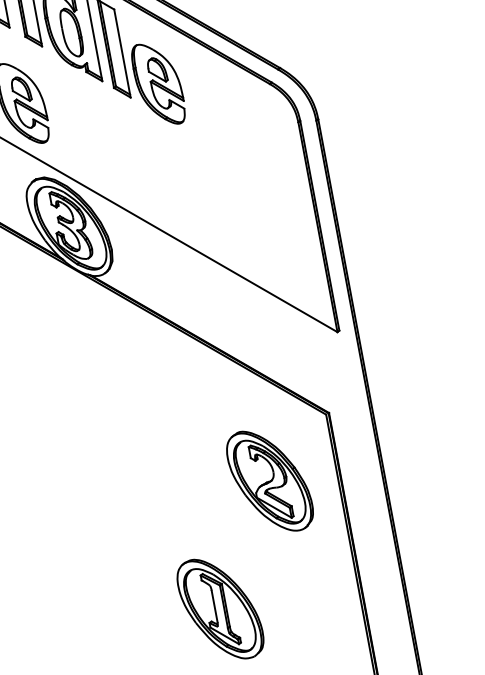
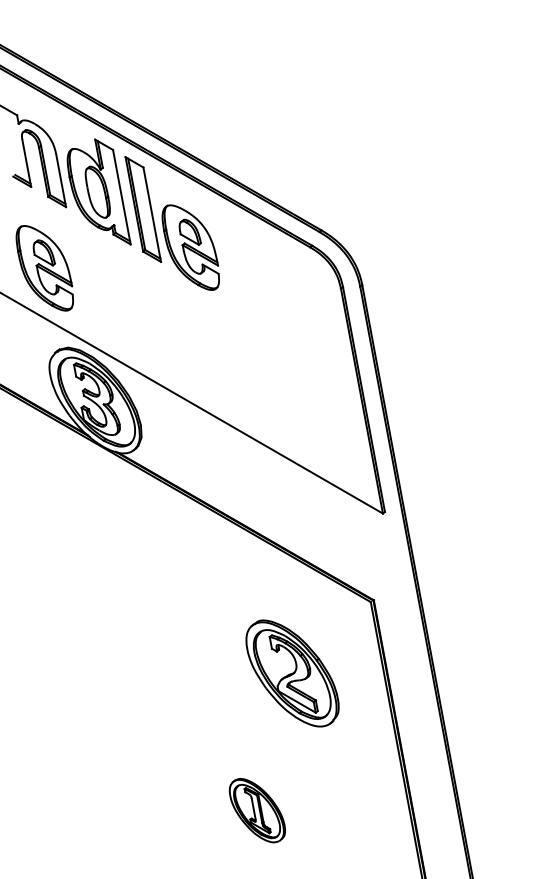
part: (269, 481) -> (292, 673), moved
part: (220, 608) -> (257, 810), size x0.6

